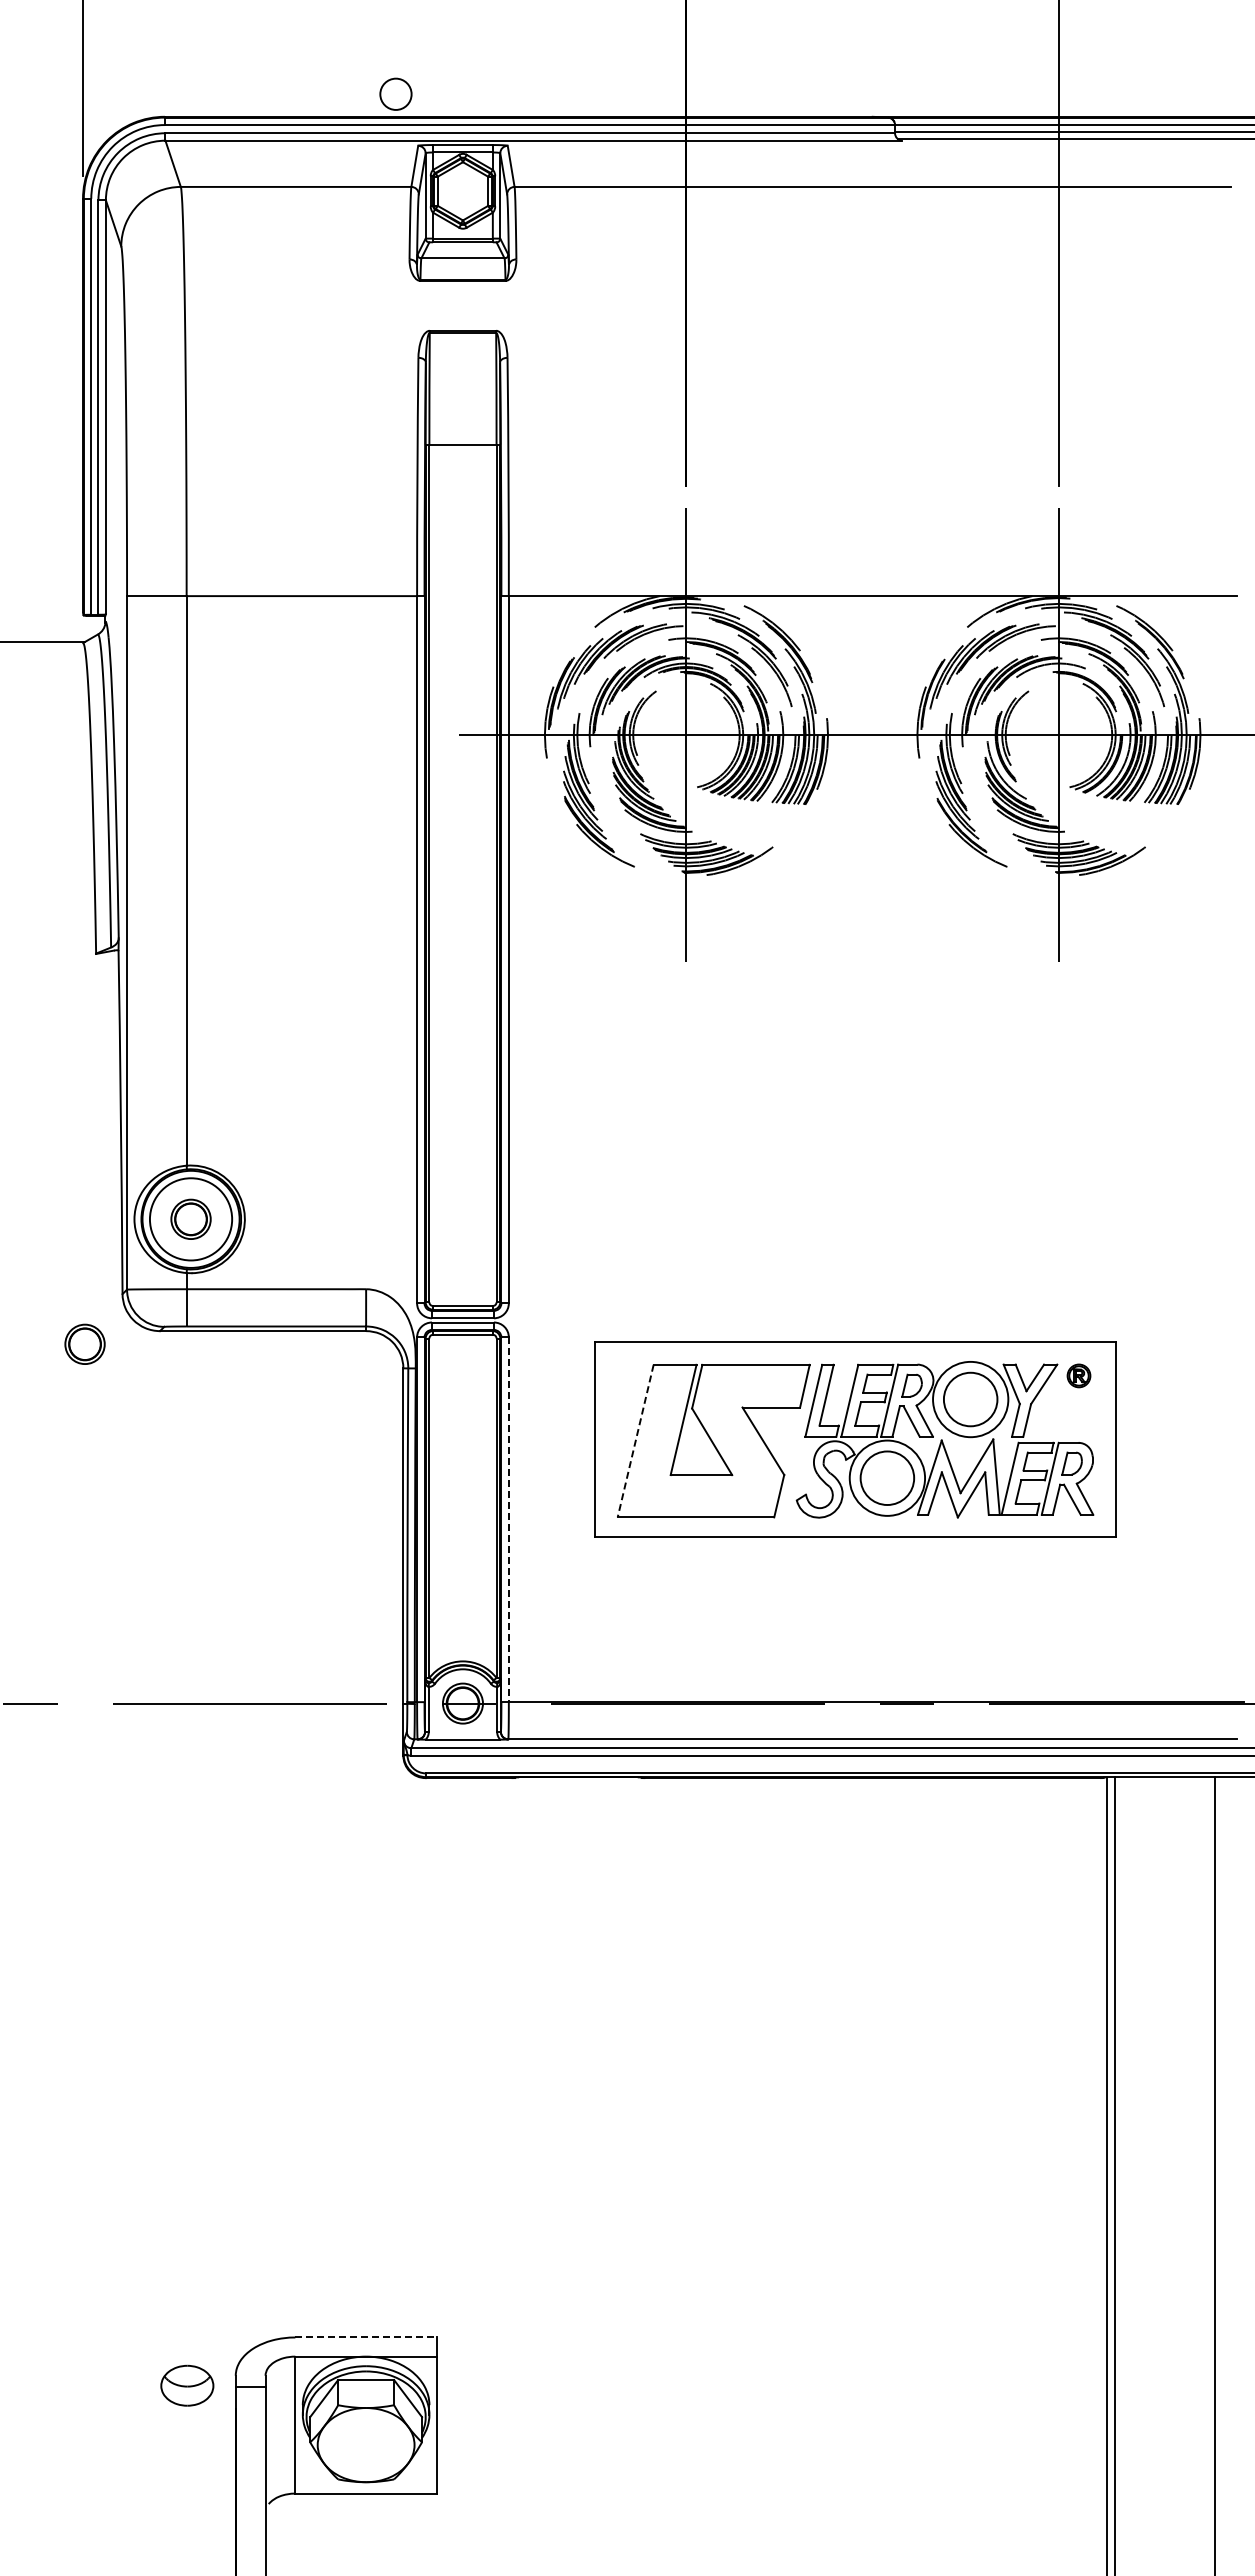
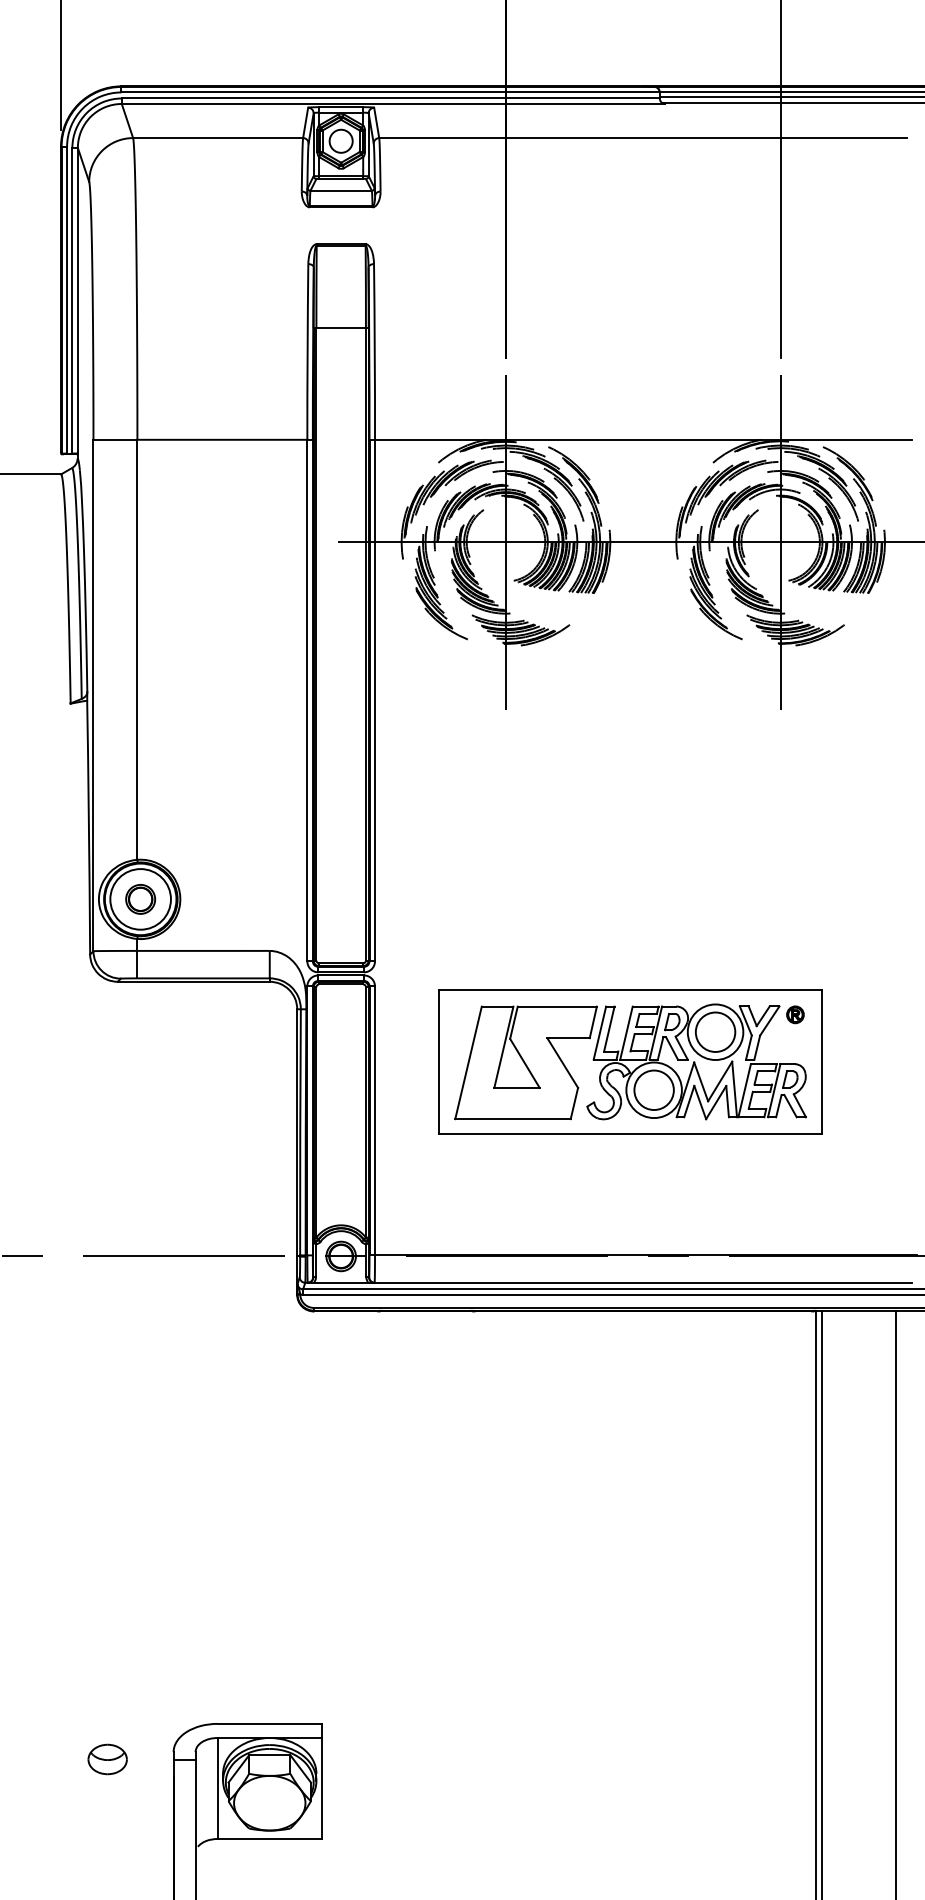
circle: (395, 93) -> (340, 140), moved
part: (84, 1343) -> (62, 990), removed
line: (635, 1441) -> (468, 1063), dashed -> solid
line: (508, 1520) -> (374, 1121), dashed -> solid
line: (366, 2337) -> (270, 1723), dashed -> solid
part: (187, 2385) -> (107, 1759), moved

